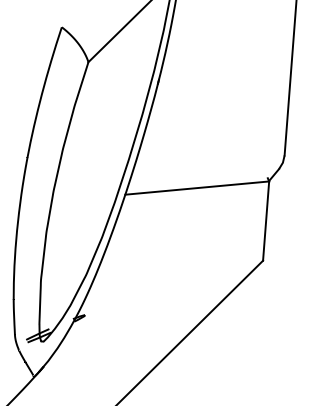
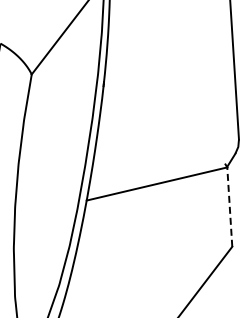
line: (266, 221) -> (230, 207), solid -> dashed

